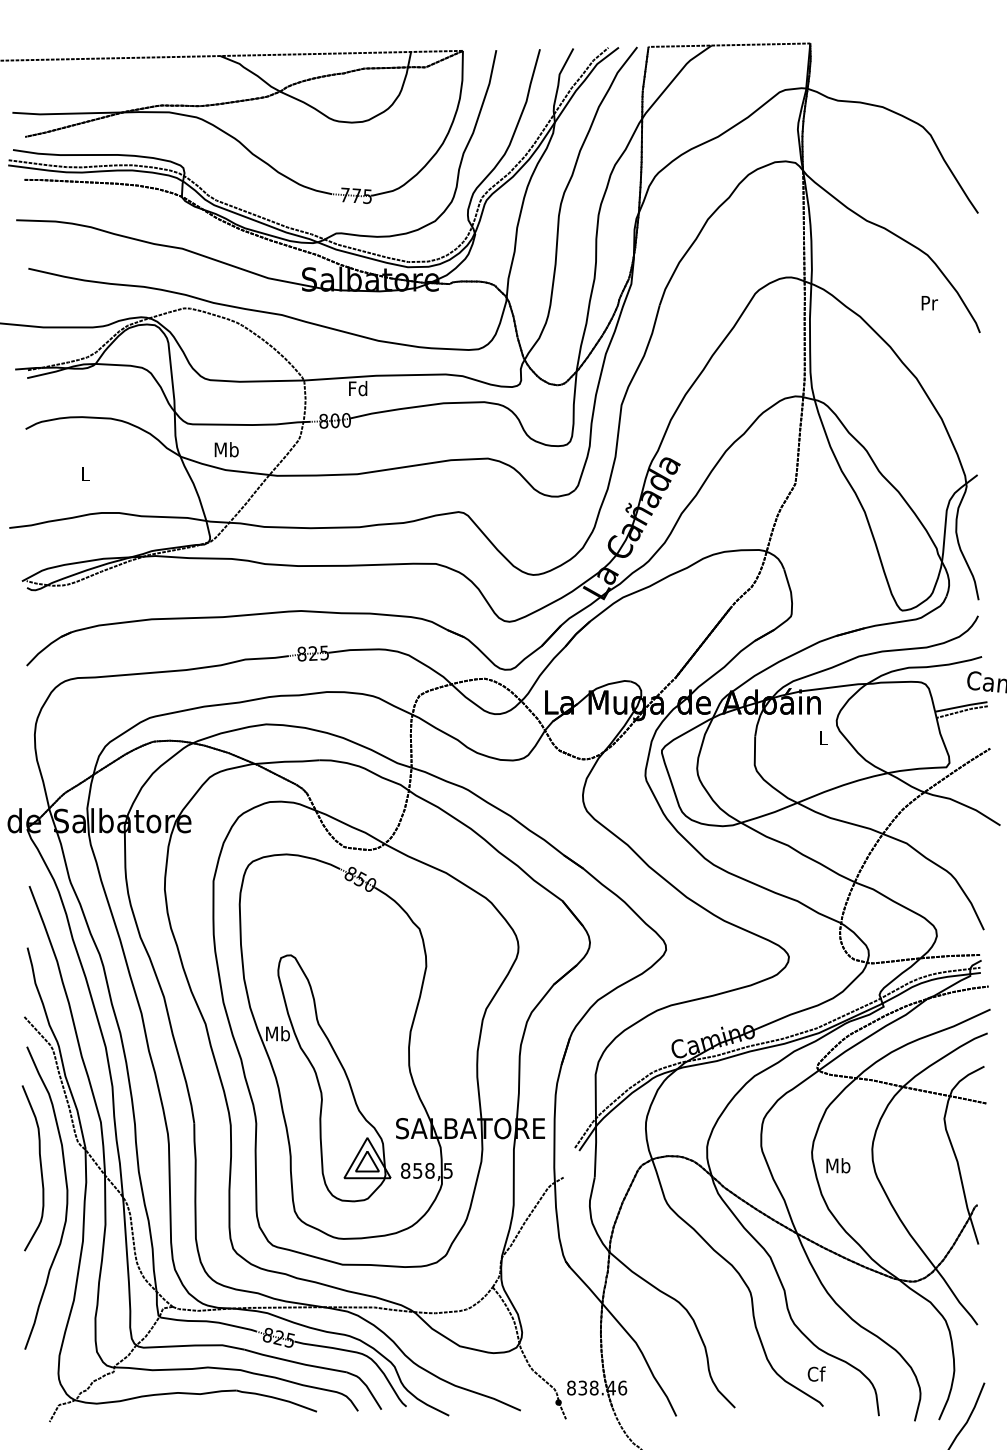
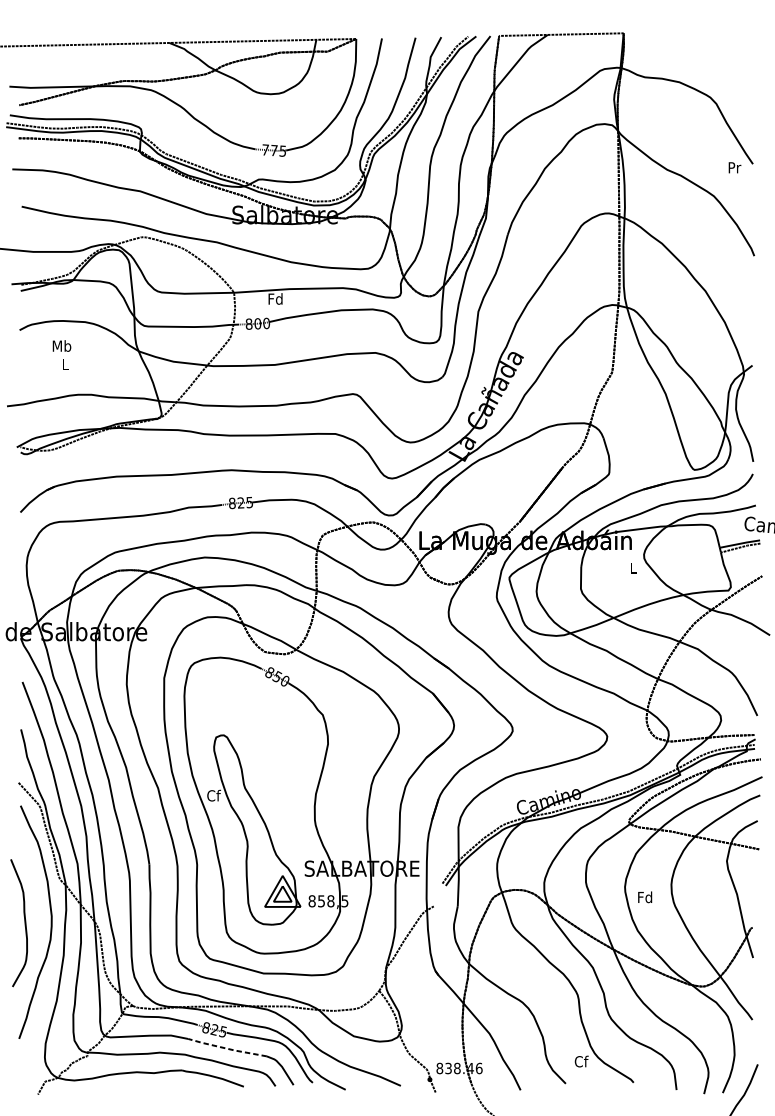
text: (929, 303) -> (734, 168), moved
text: (226, 449) -> (61, 345), moved
text: (277, 1033) -> (213, 795), Mb -> Cf
text: (838, 1165) -> (645, 897), Mb -> Fd
curve: (40, 1168) -> (24, 923), moved
line: (295, 1362) -> (227, 1048), solid -> dashed
text: (816, 1373) -> (581, 1061), moved

